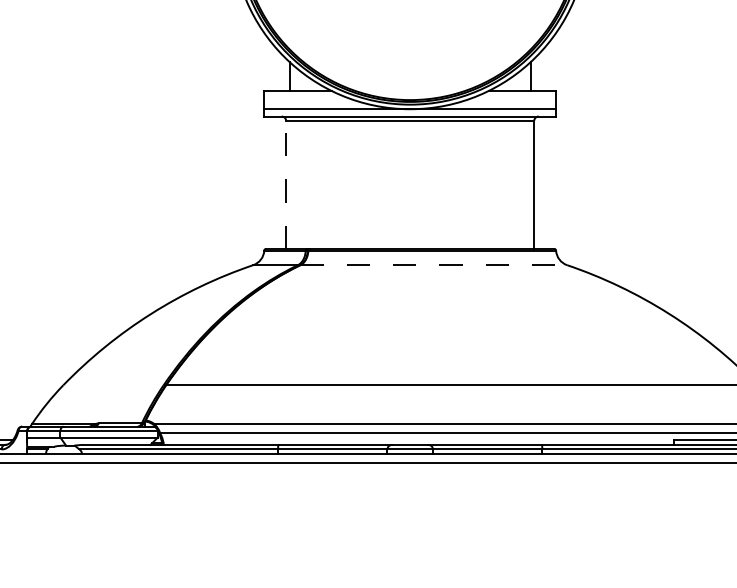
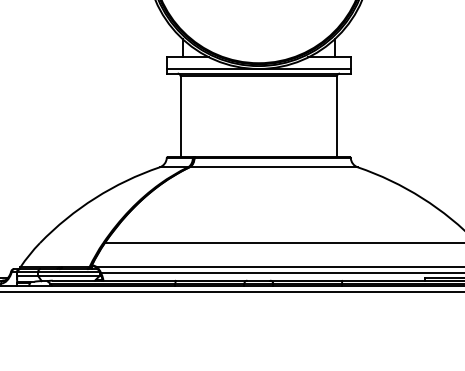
line: (286, 184) -> (180, 116), dashed -> solid
line: (435, 265) -> (274, 167), dashed -> solid

